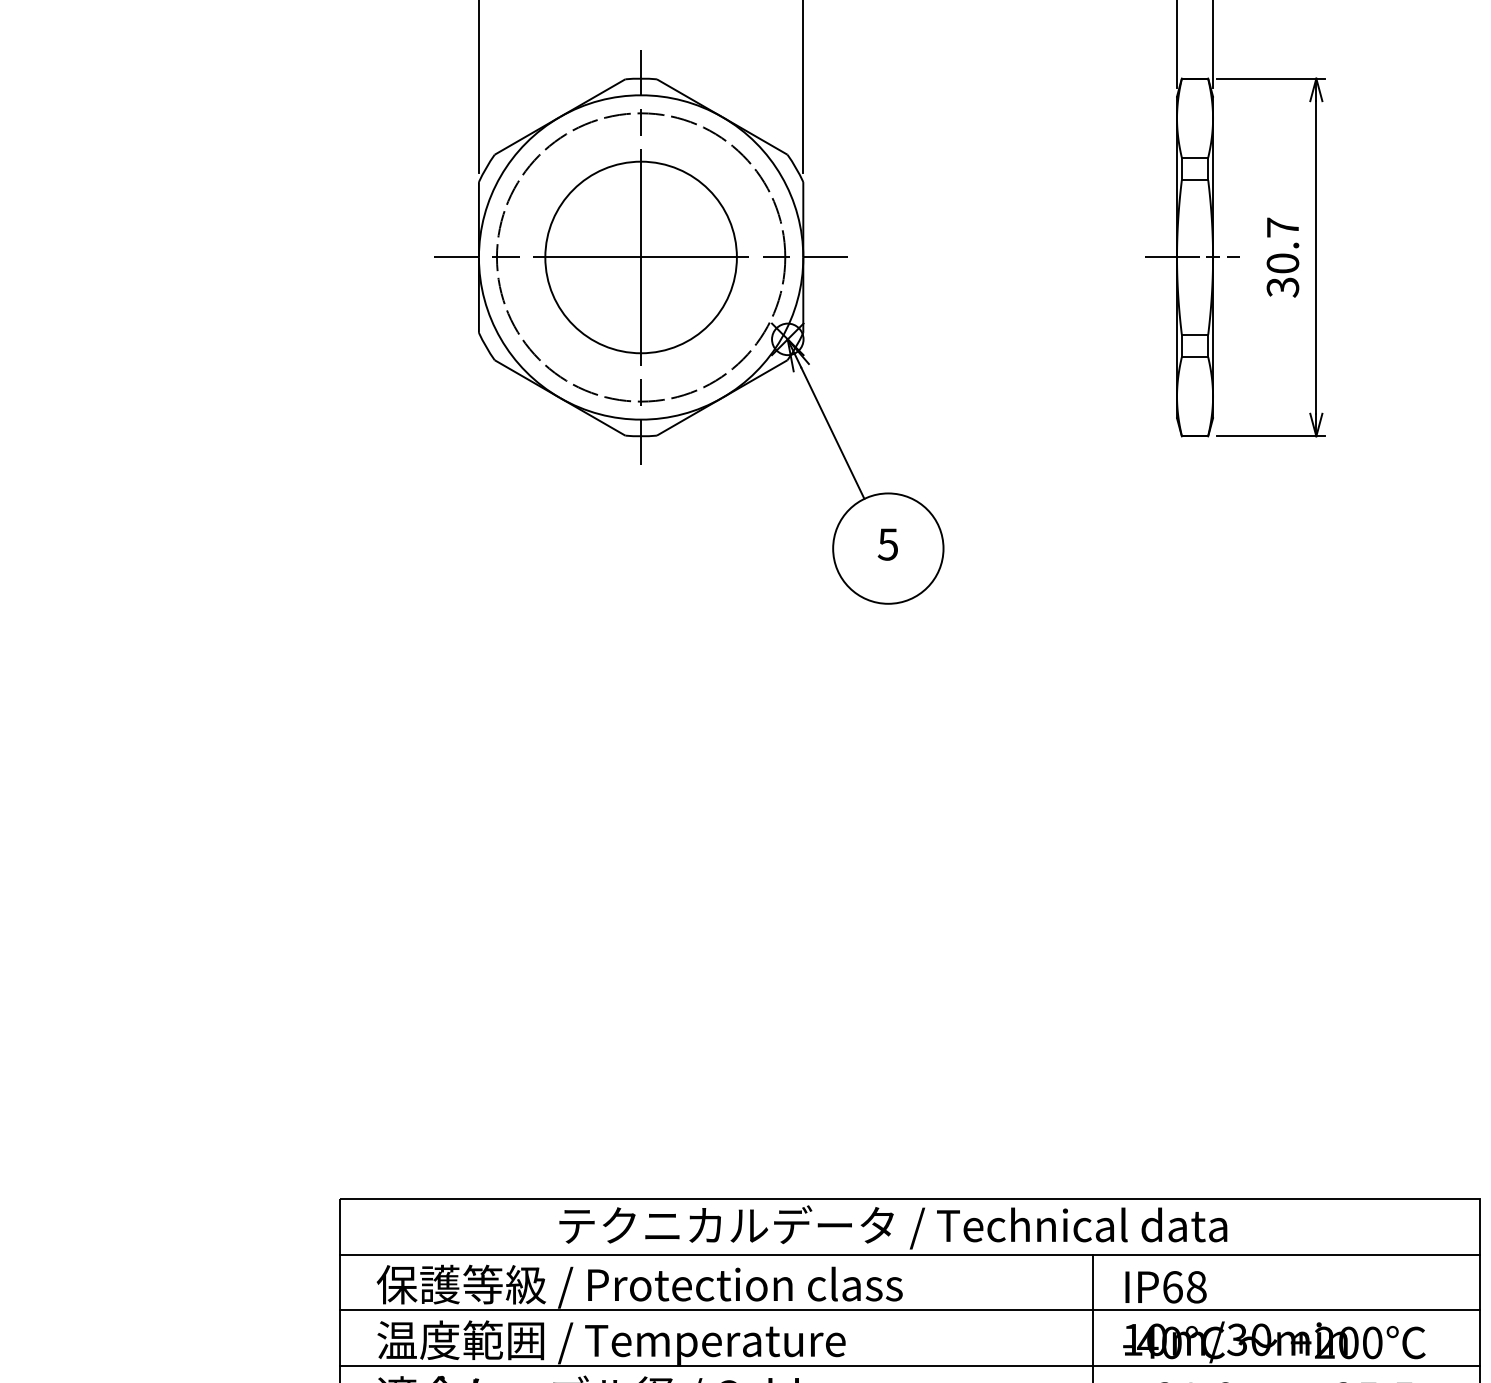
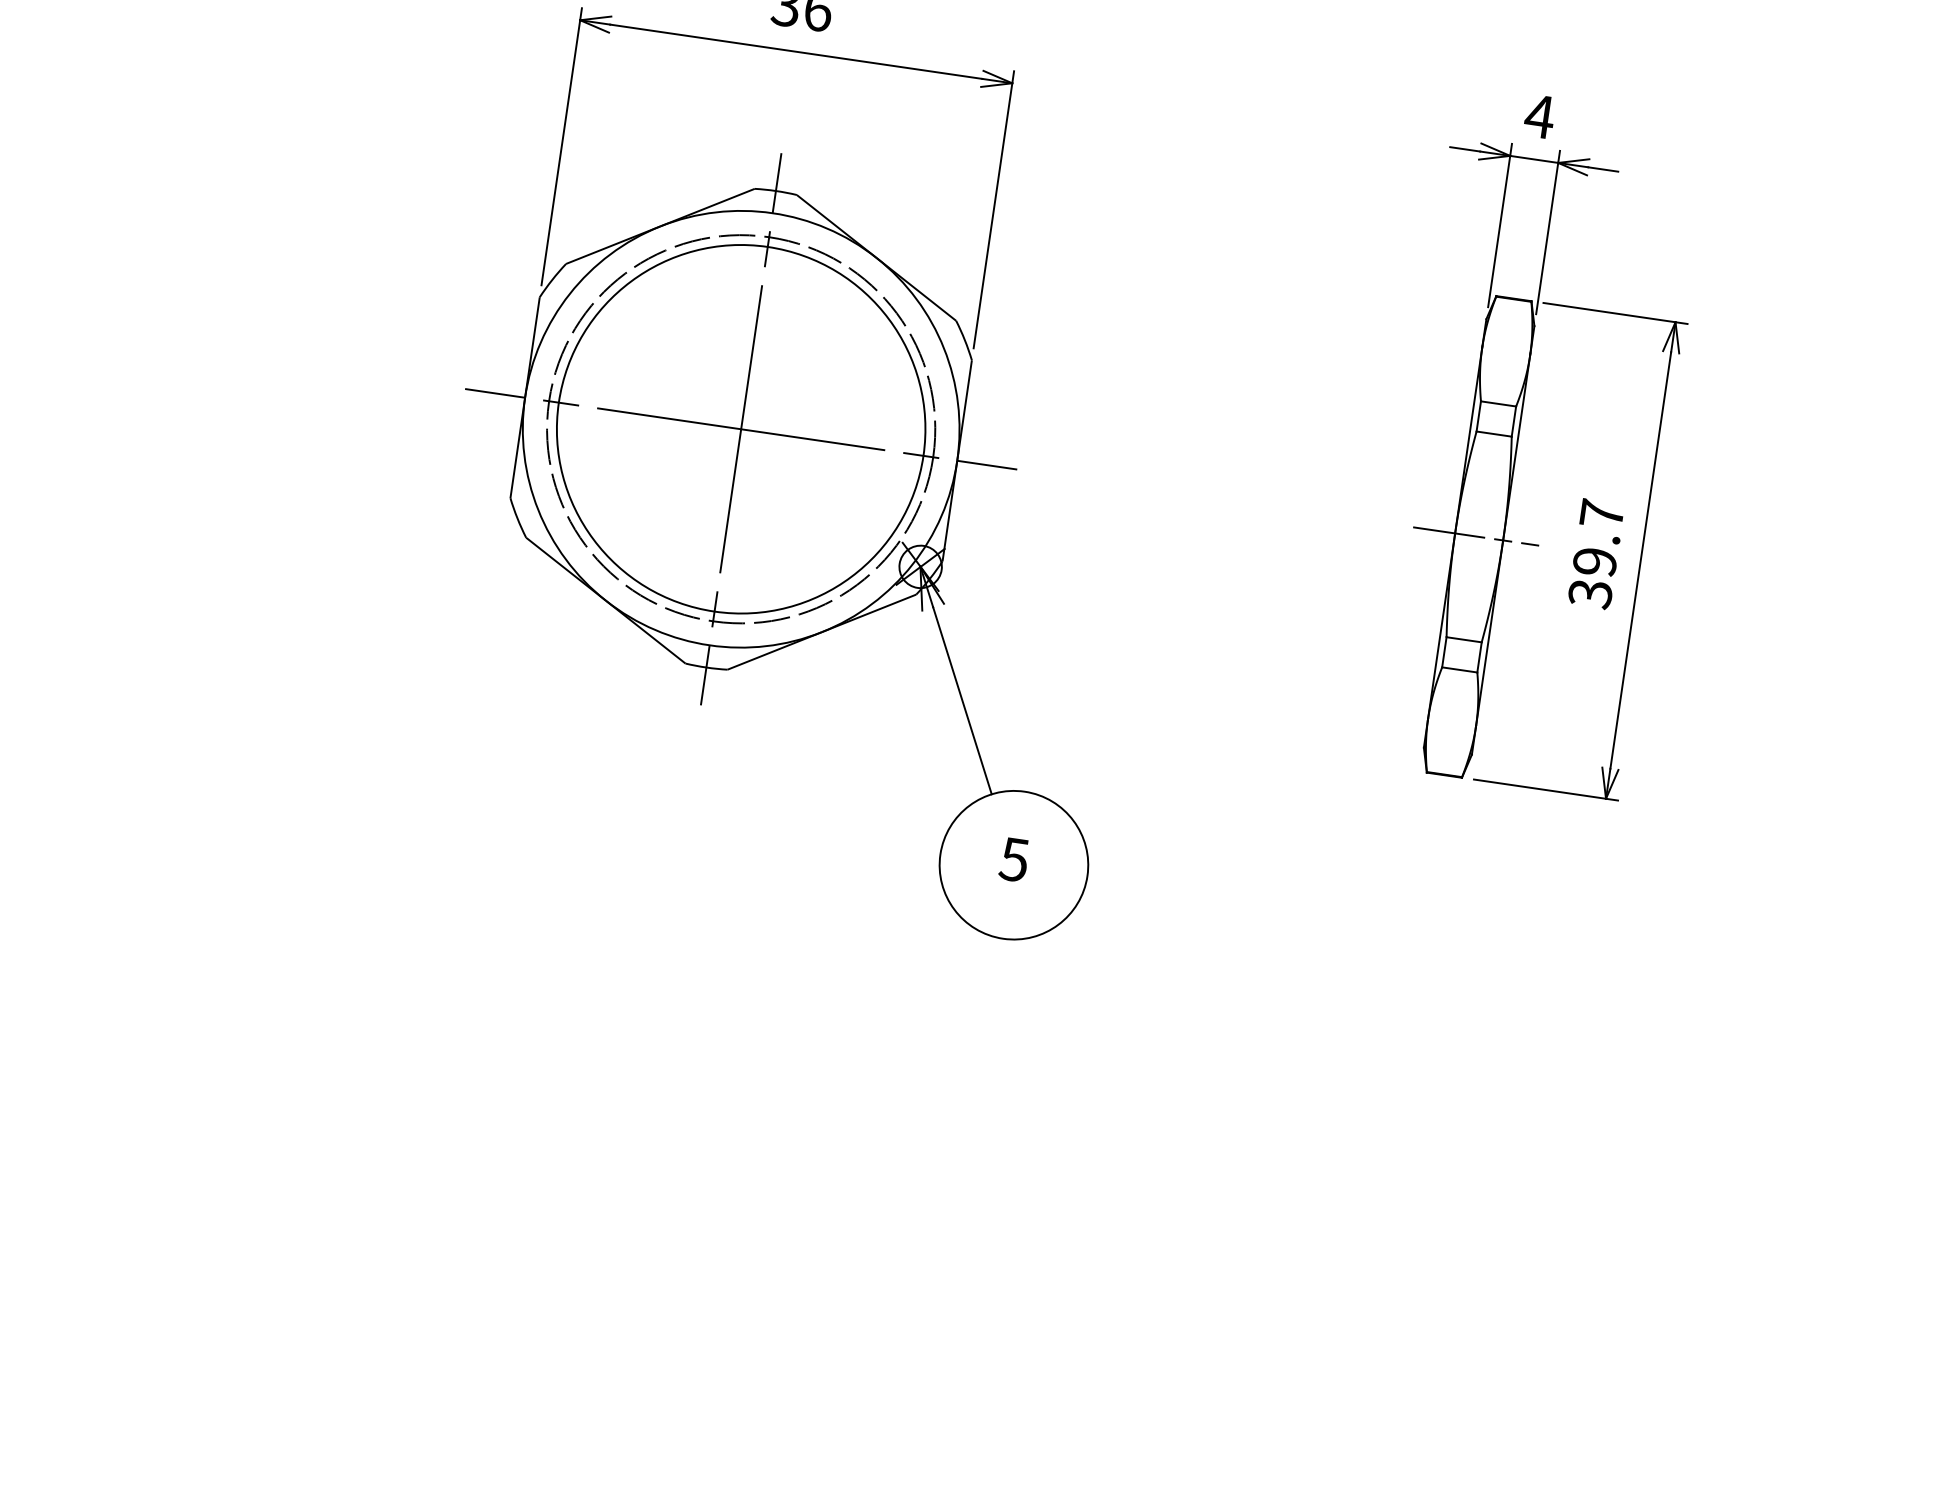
circle: (640, 257) -> (740, 429), size x1.43
text: (1282, 263) -> (1594, 561), 30.7 -> 39.7

